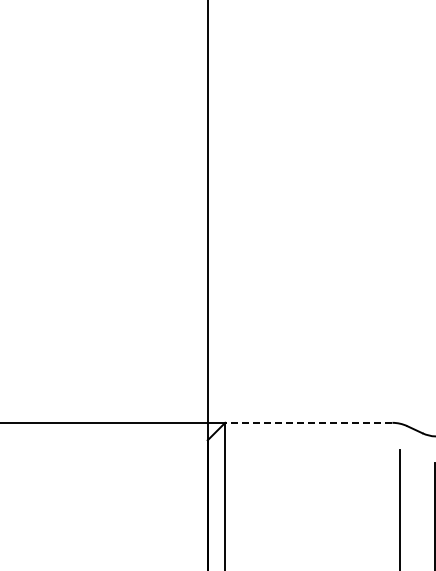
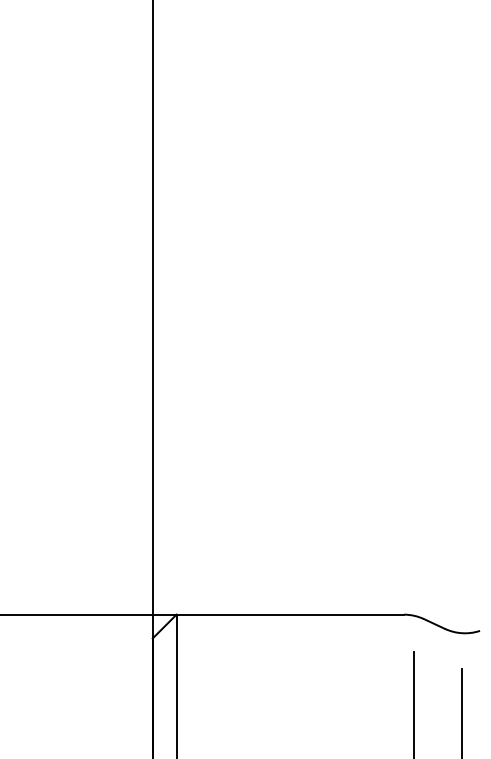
line: (308, 422) -> (289, 614), dashed -> solid

